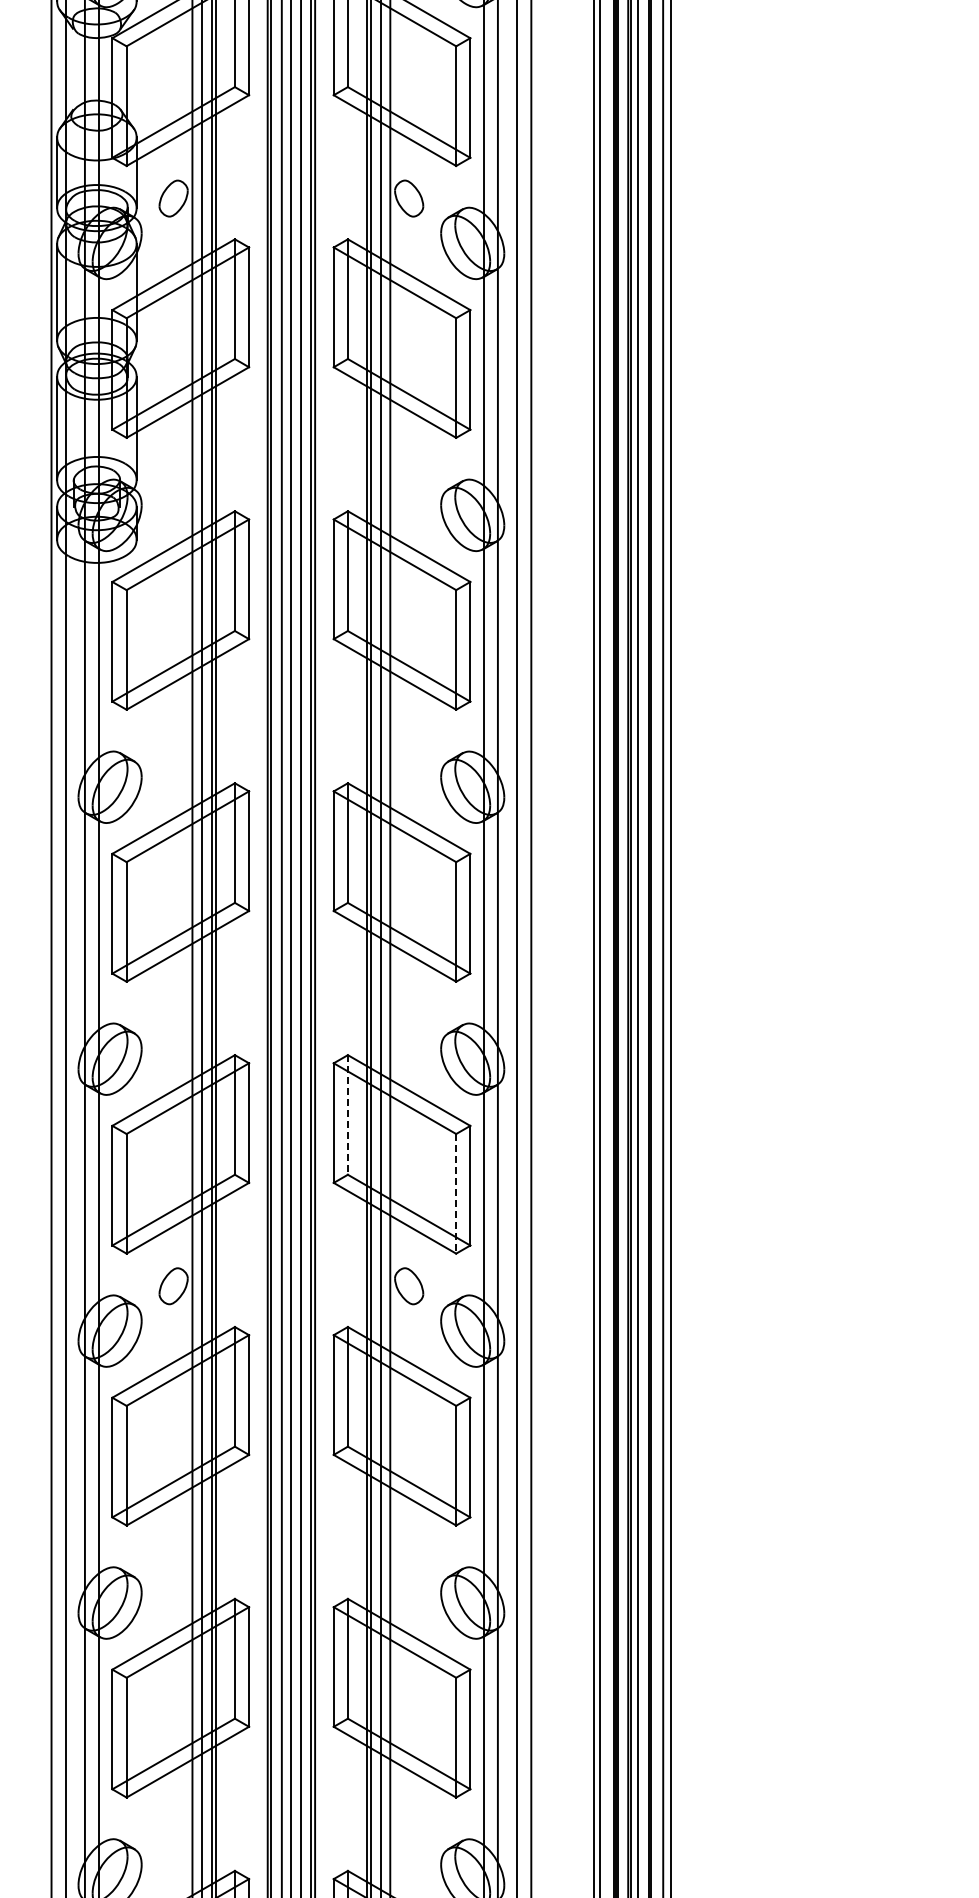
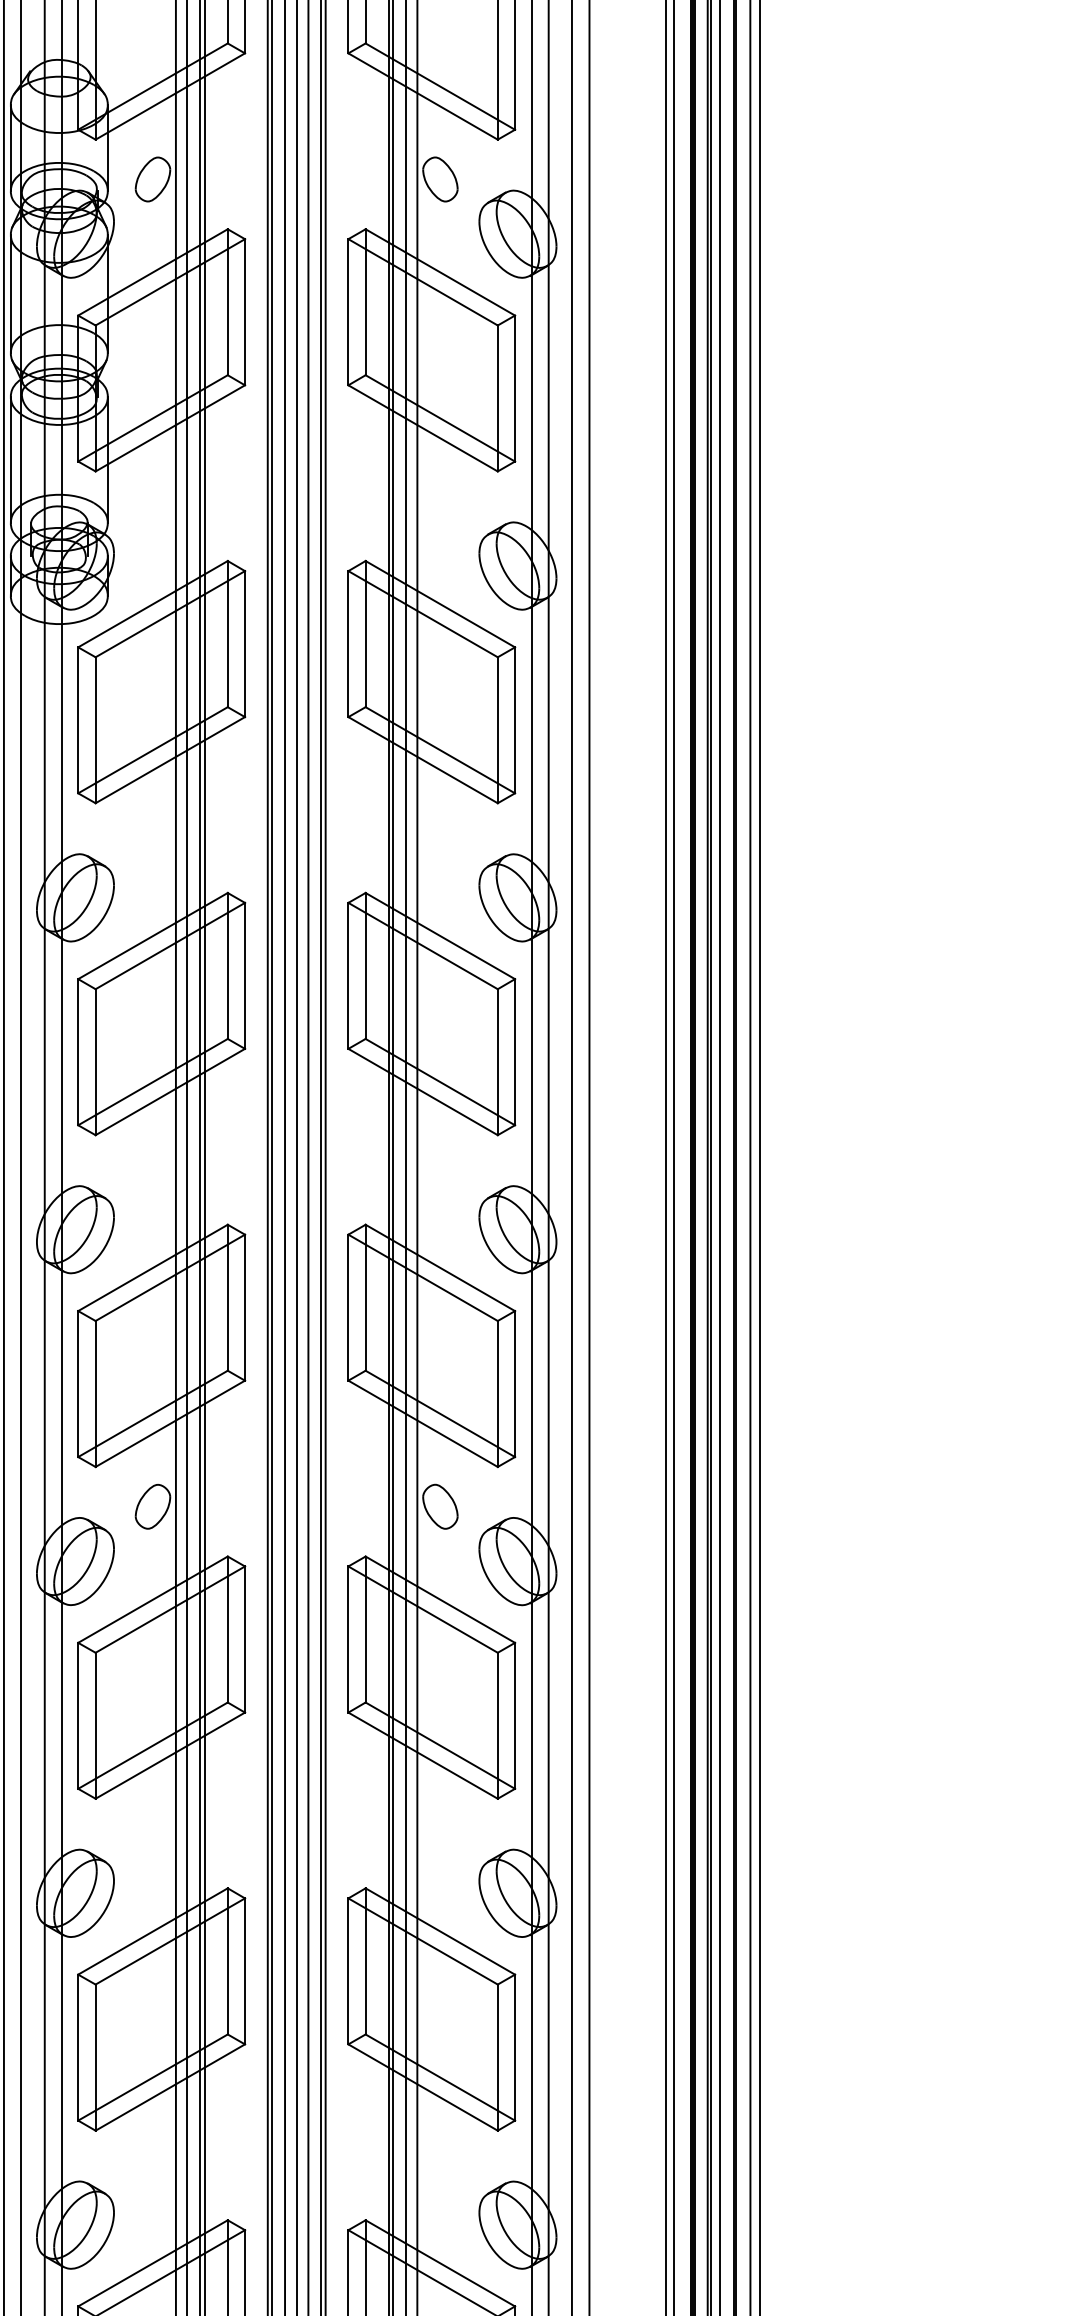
line: (347, 1114) -> (365, 1297), dashed -> solid
line: (456, 1193) -> (498, 1393), dashed -> solid

